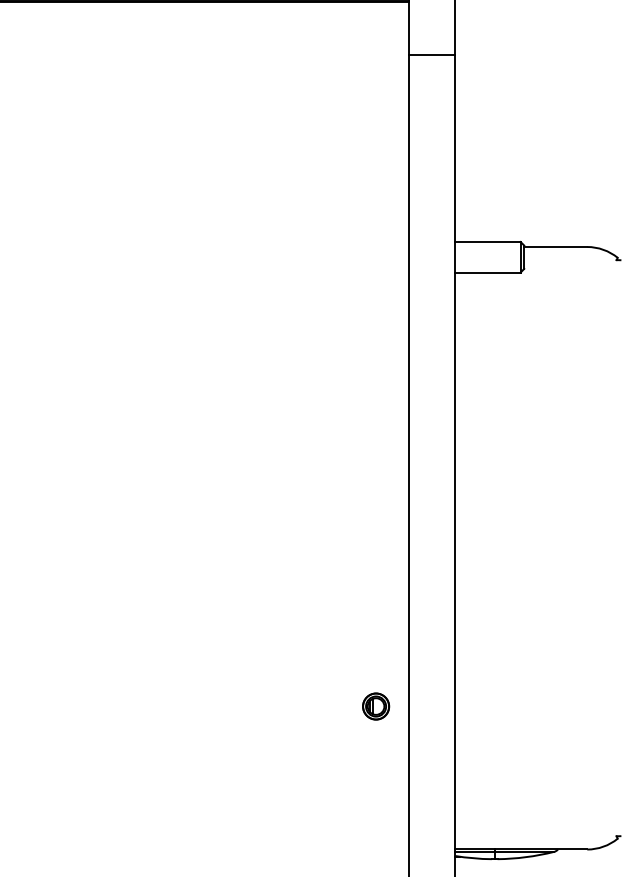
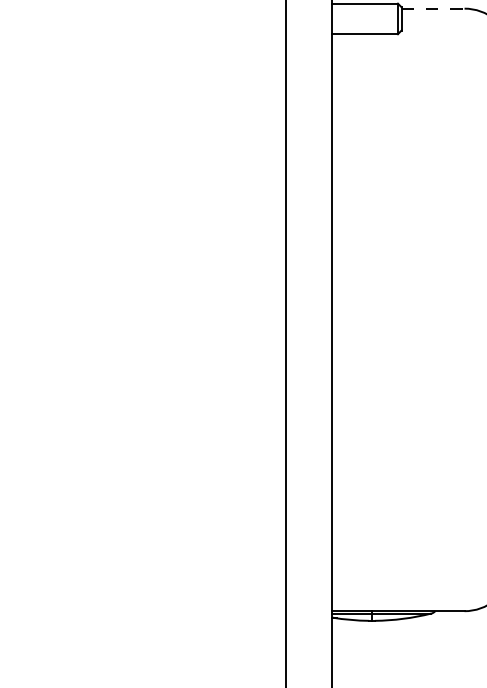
line: (555, 247) -> (432, 9), solid -> dashed
part: (376, 706) -> (253, 468), removed

